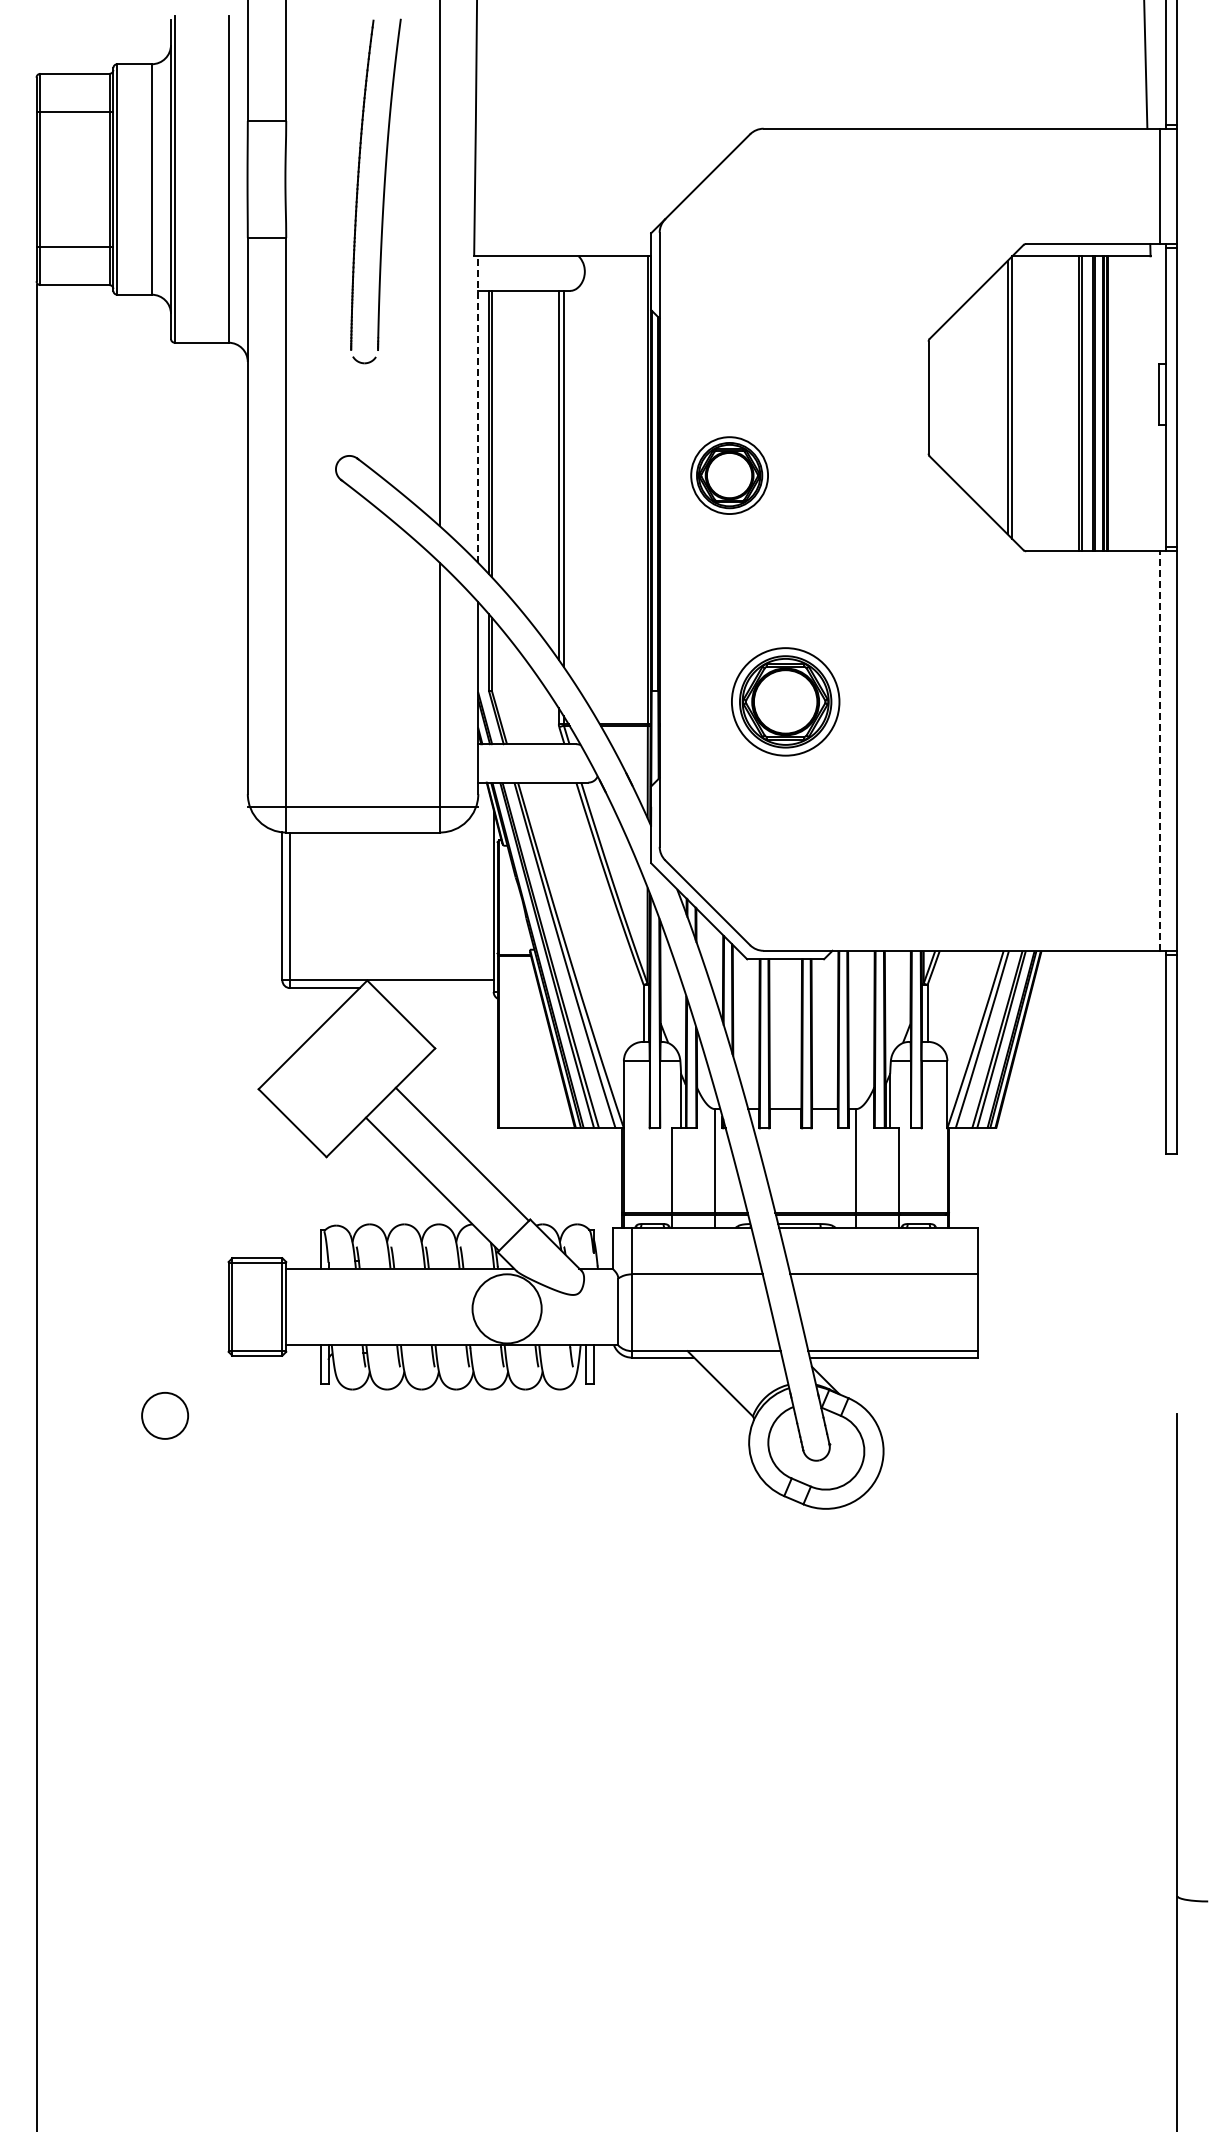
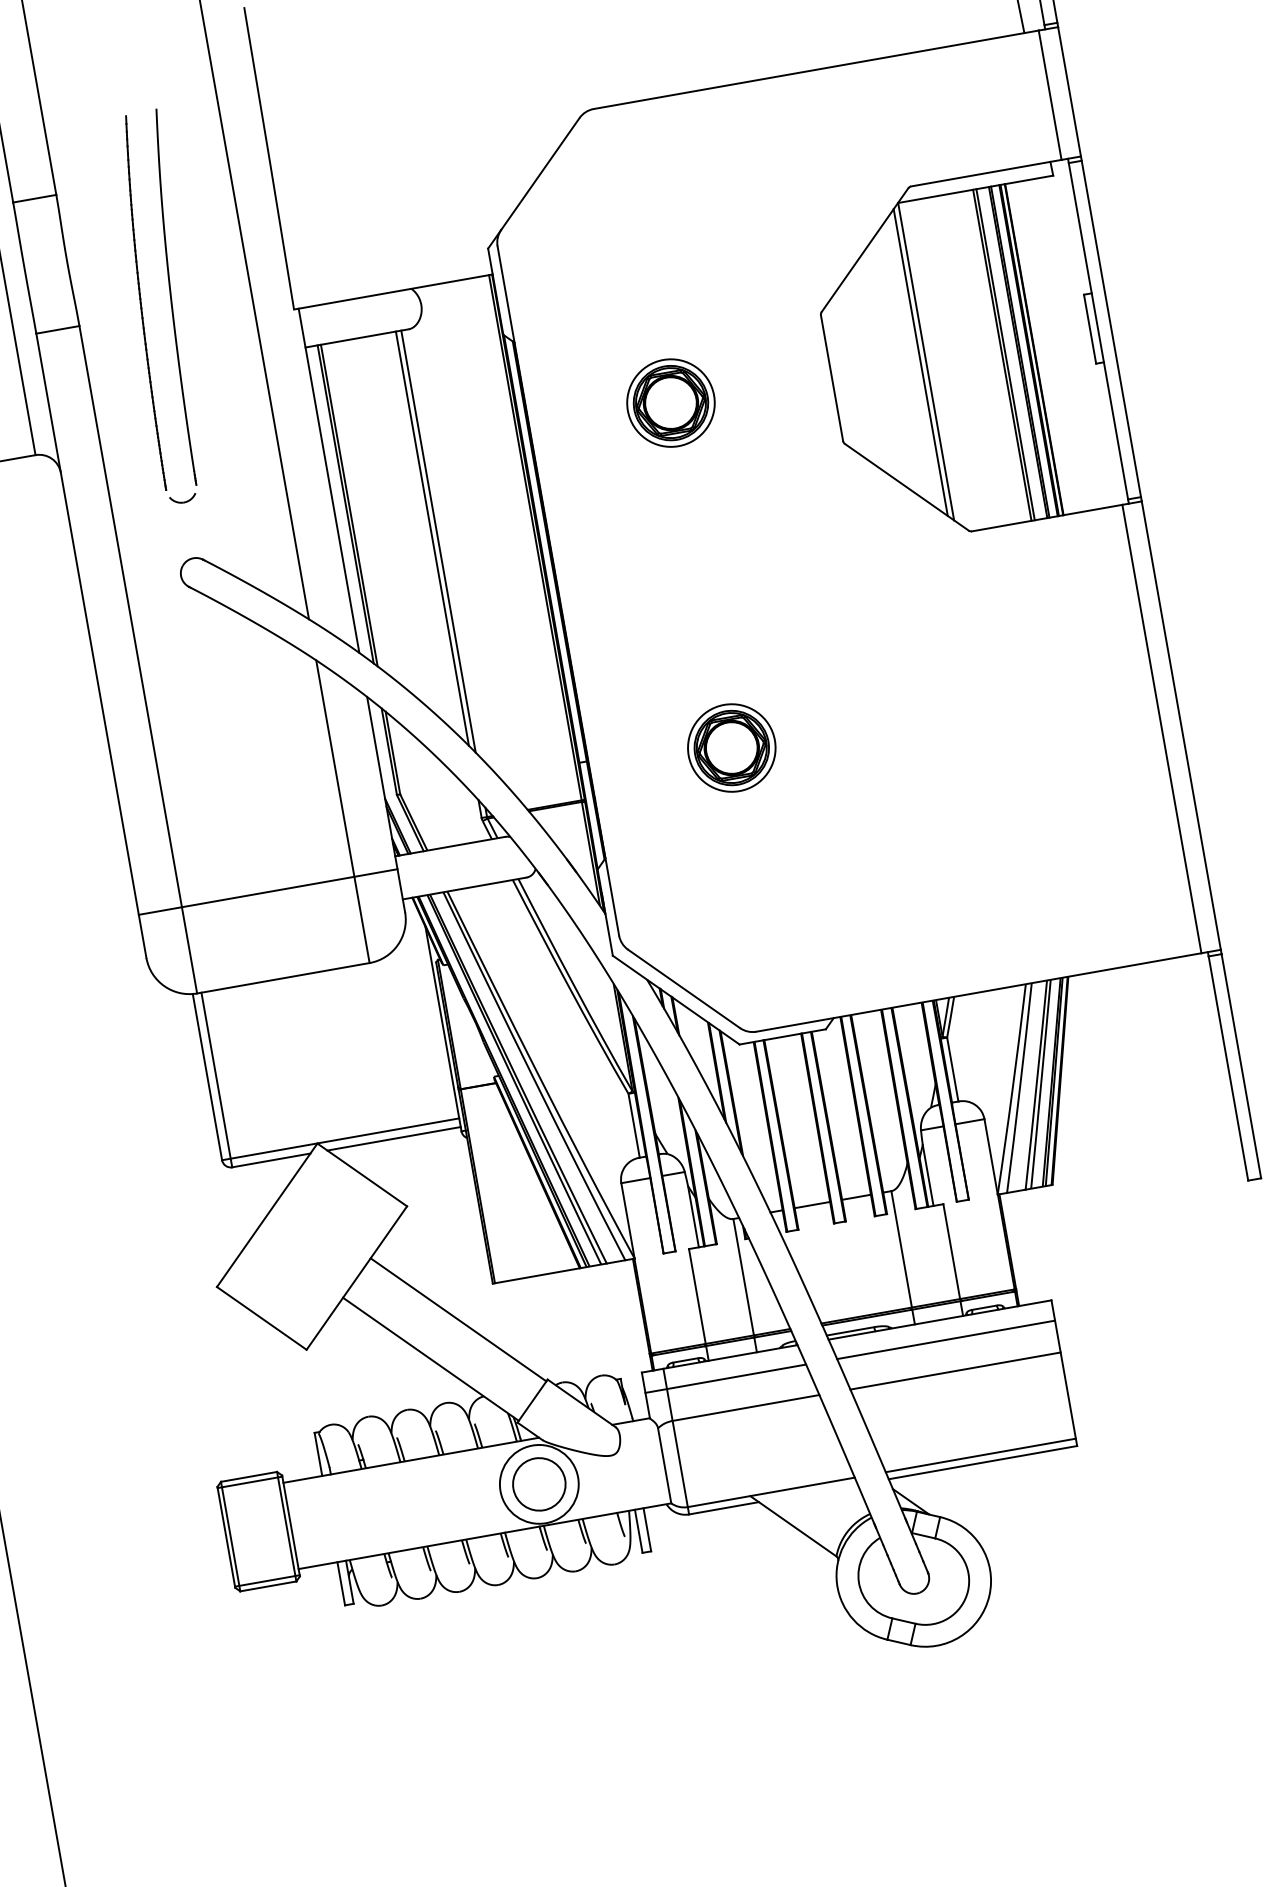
part: (383, 191) -> (171, 305), moved
line: (478, 409) -> (329, 480), dashed -> solid
part: (729, 475) -> (670, 403), moved
part: (785, 701) -> (731, 747), size x0.71
line: (1160, 751) -> (1162, 729), dashed -> solid
line: (362, 806) -> (267, 891), moved
line: (433, 988) -> (393, 1139), added
line: (683, 1245) -> (724, 1378), added
line: (880, 1245) -> (945, 1339), added
circle: (164, 1415) -> (538, 1484), moved

